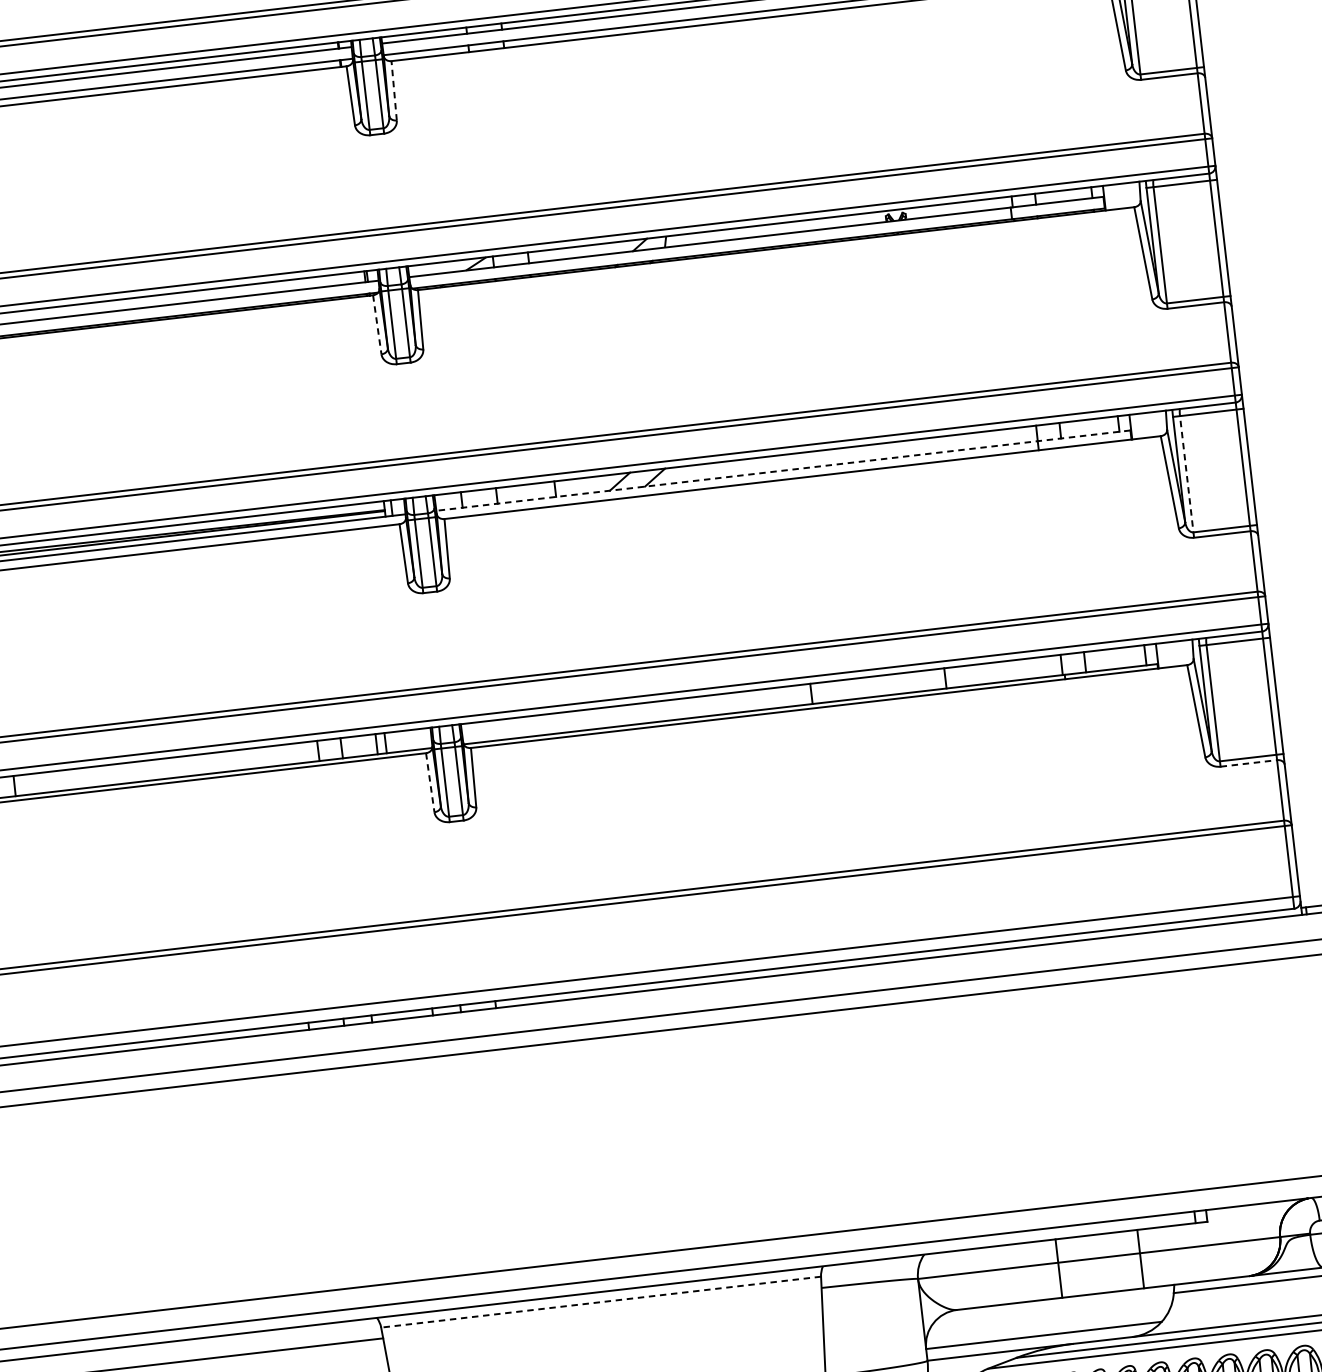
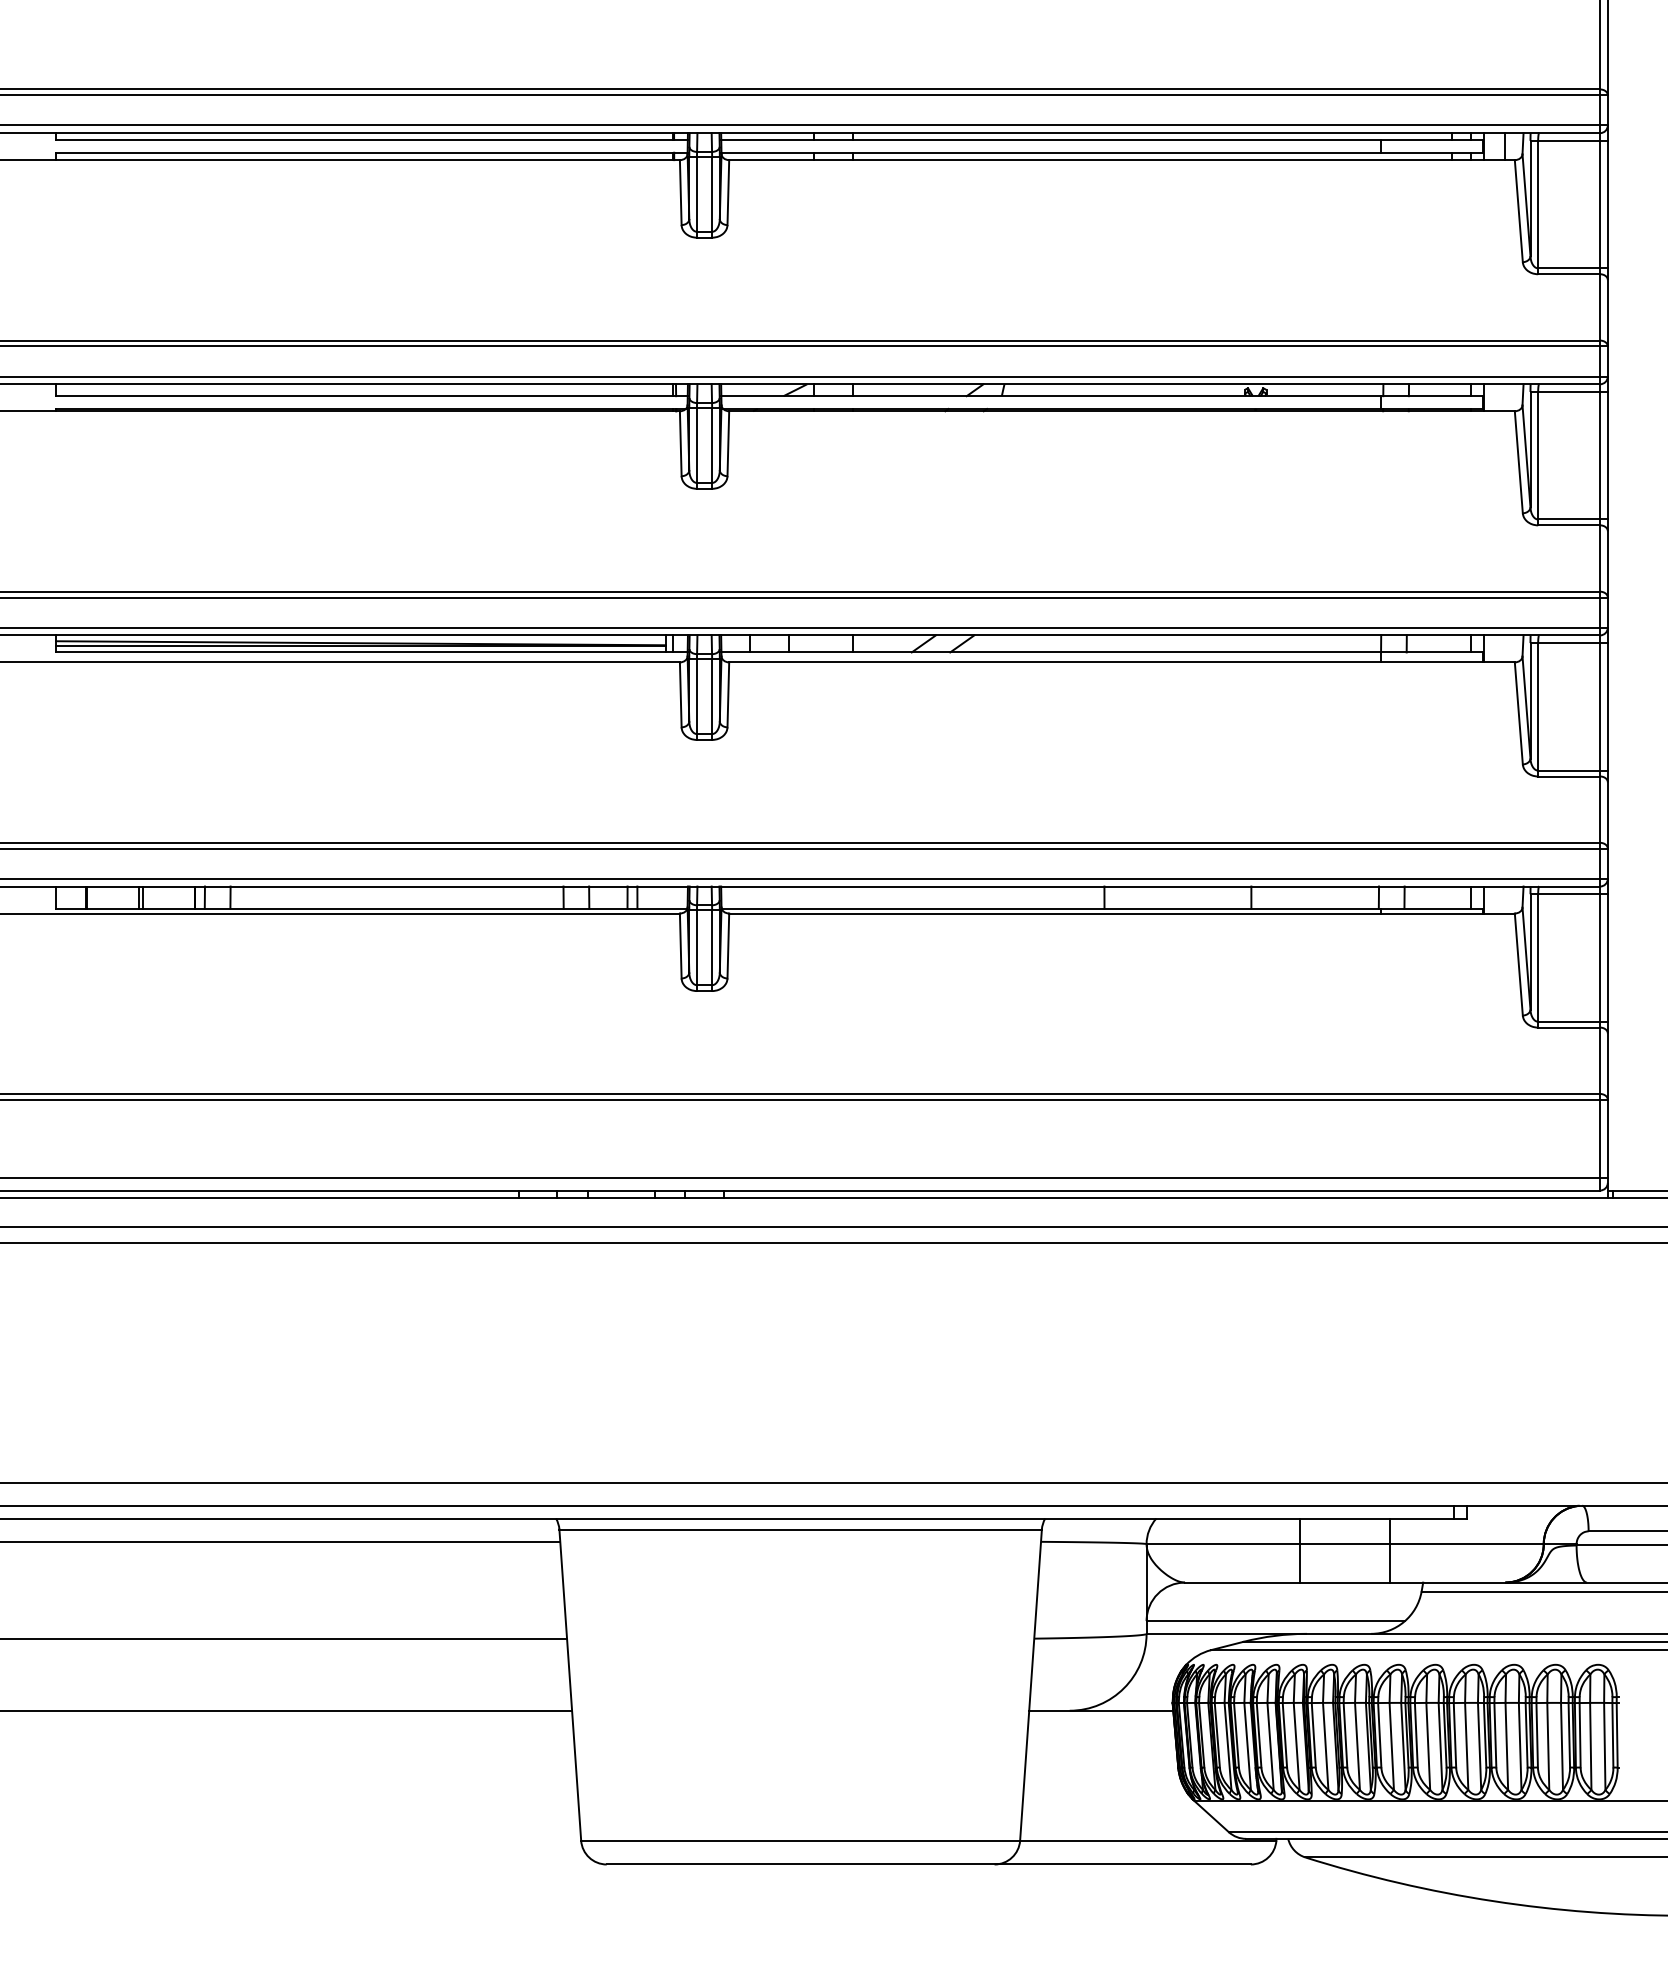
line: (394, 90) -> (728, 192), dashed -> solid
line: (377, 325) -> (680, 444), dashed -> solid
line: (783, 470) -> (1102, 652), dashed -> solid
line: (1187, 476) -> (1538, 709), dashed -> solid
line: (1249, 763) -> (1569, 1027), dashed -> solid
line: (430, 783) -> (680, 946), dashed -> solid
line: (600, 1302) -> (800, 1529), dashed -> solid

